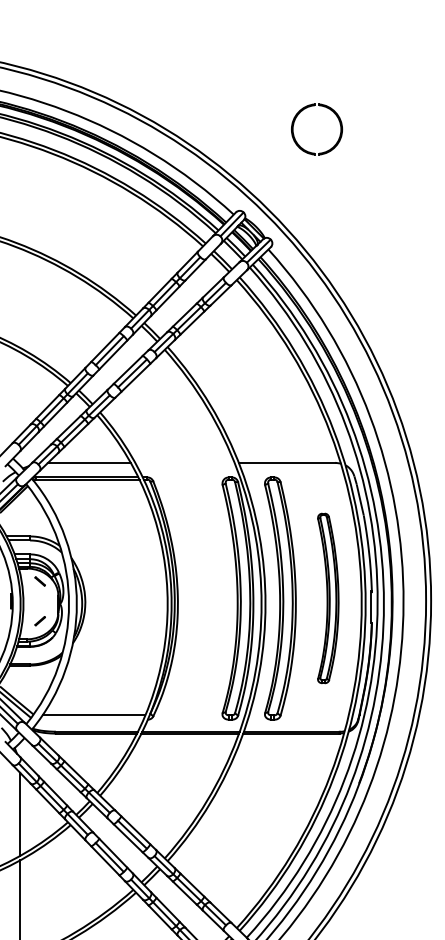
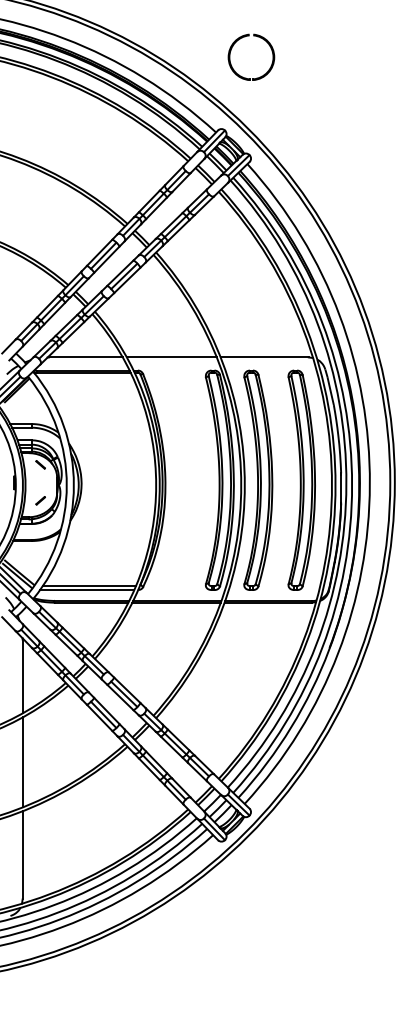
part: (310, 107) -> (245, 37), moved
line: (184, 463) -> (171, 357), added
part: (328, 597) -> (301, 479), size x1.43
line: (91, 720) -> (87, 590), added

